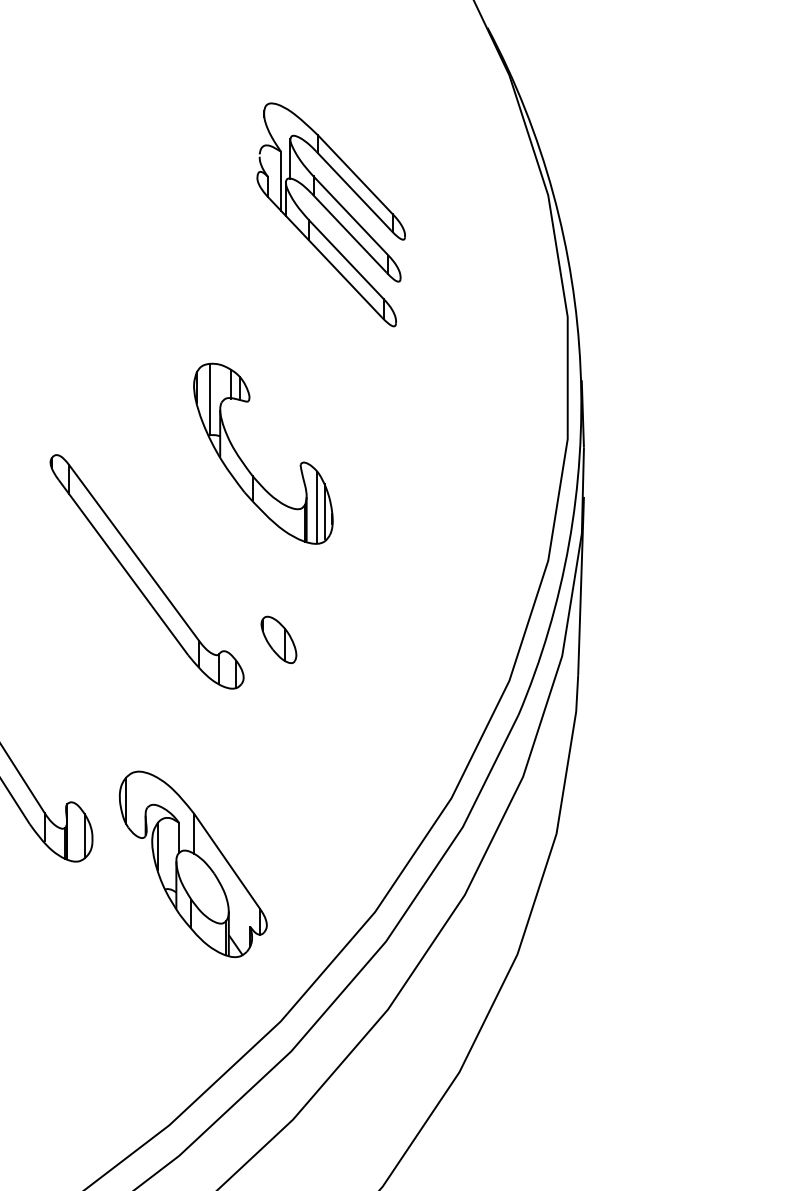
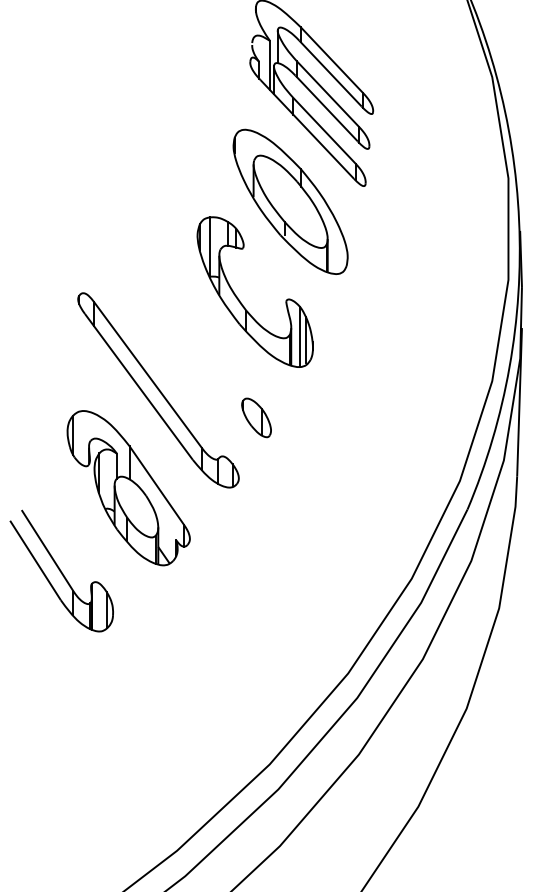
part: (305, 344) -> (290, 201), added
part: (278, 639) -> (256, 417), moved
part: (192, 864) -> (128, 488), moved

